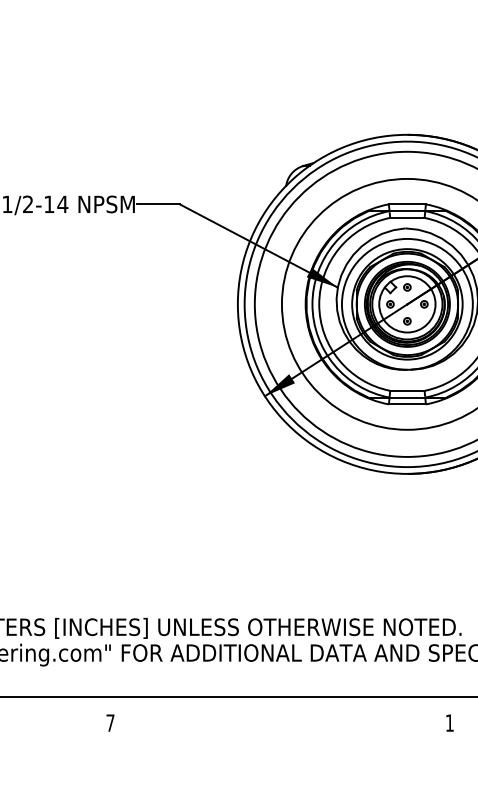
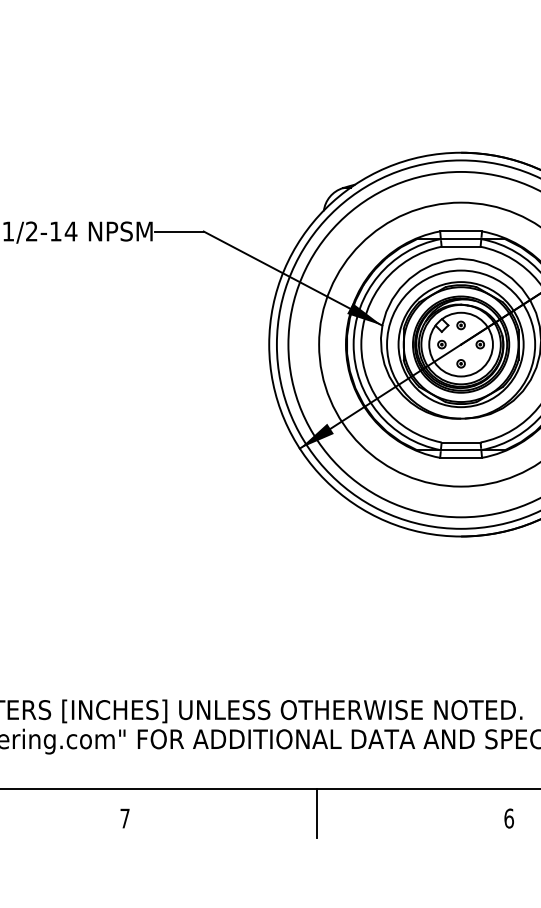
line: (280, 718) -> (317, 813), added
text: (449, 723) -> (508, 818), 1 -> 6

